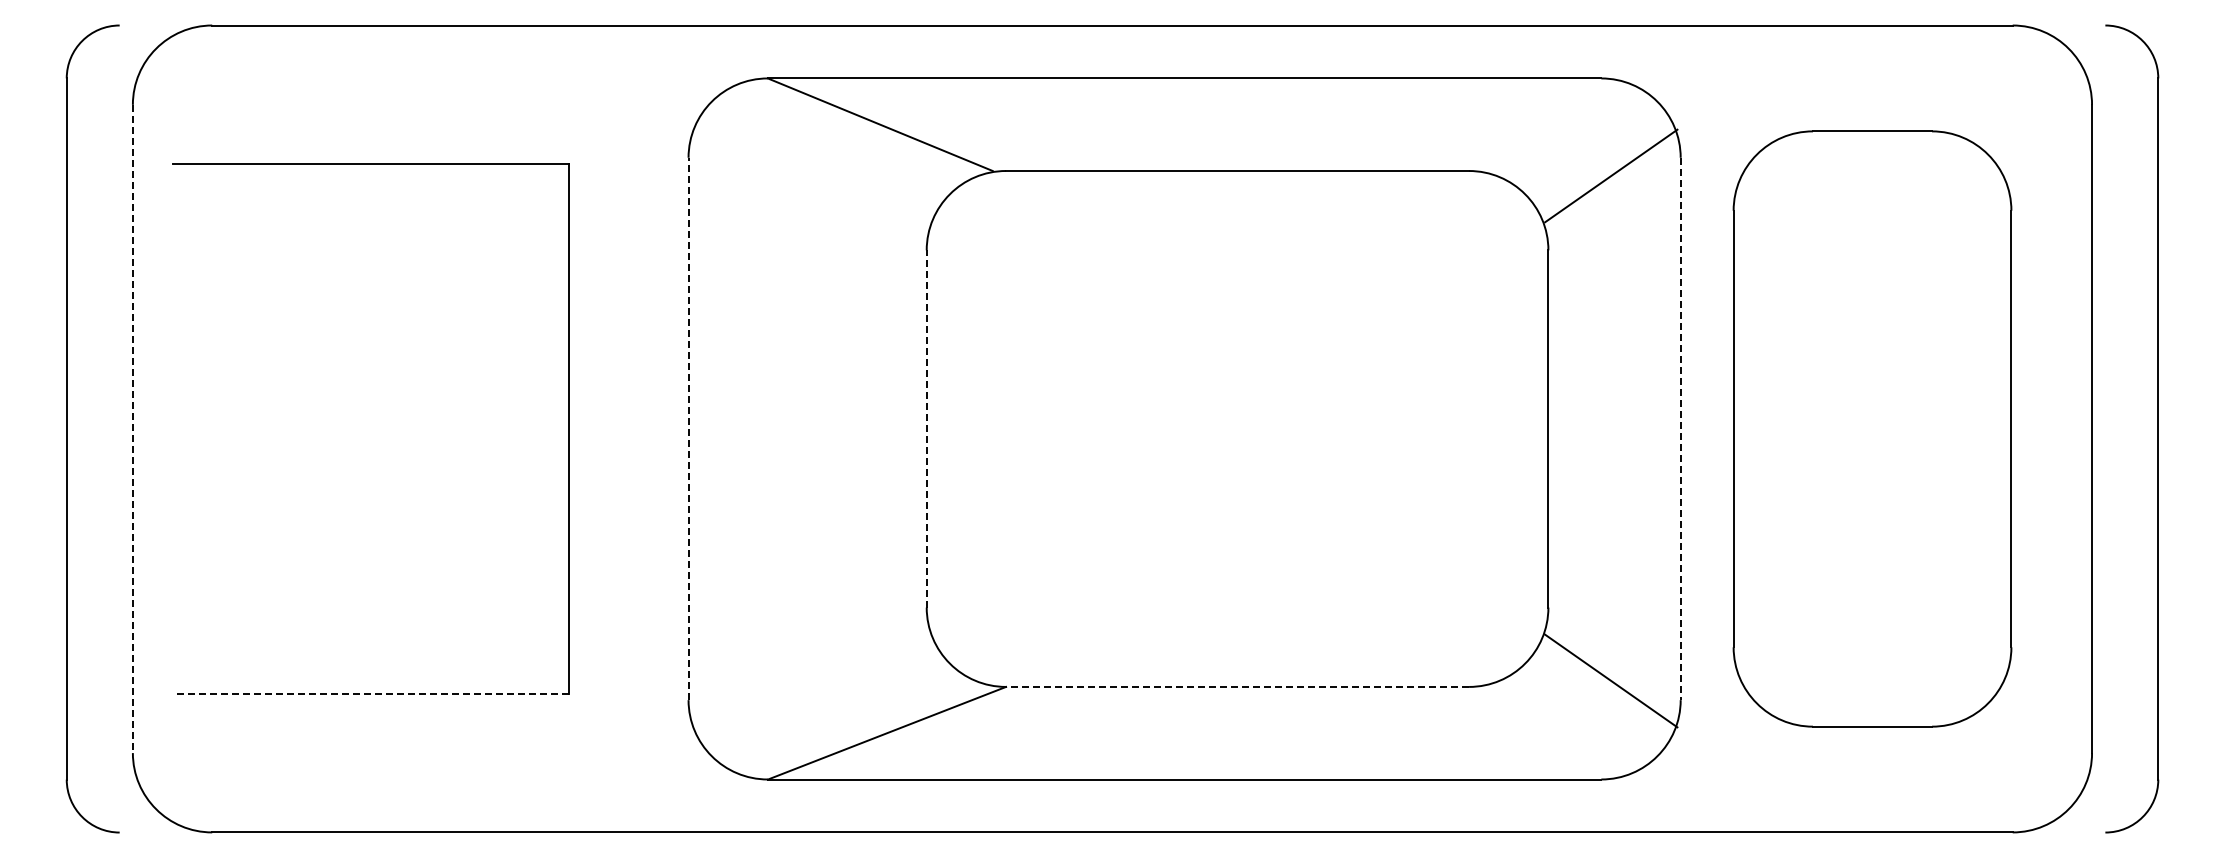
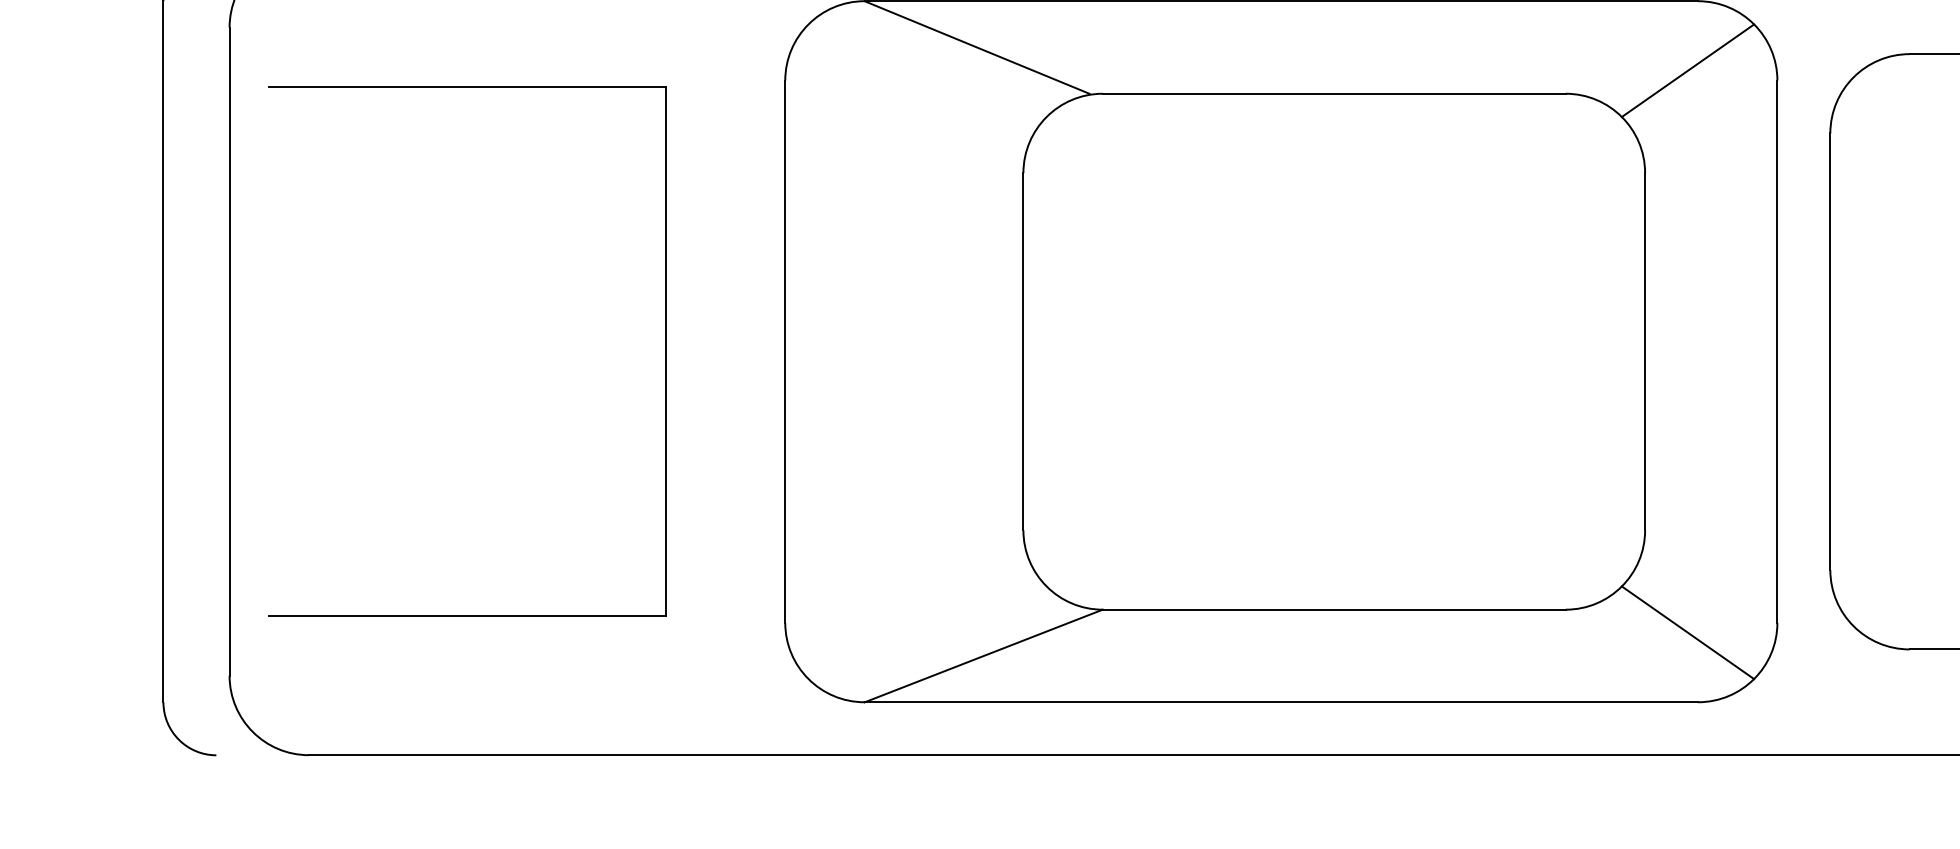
line: (1611, 175) -> (1688, 70), moved
line: (688, 428) -> (785, 351), dashed -> solid
line: (926, 428) -> (1023, 351), dashed -> solid
line: (132, 429) -> (229, 352), dashed -> solid
line: (1680, 429) -> (1777, 352), dashed -> solid
line: (1611, 680) -> (1688, 632), moved
line: (1237, 686) -> (1334, 609), dashed -> solid
line: (370, 693) -> (467, 616), dashed -> solid

